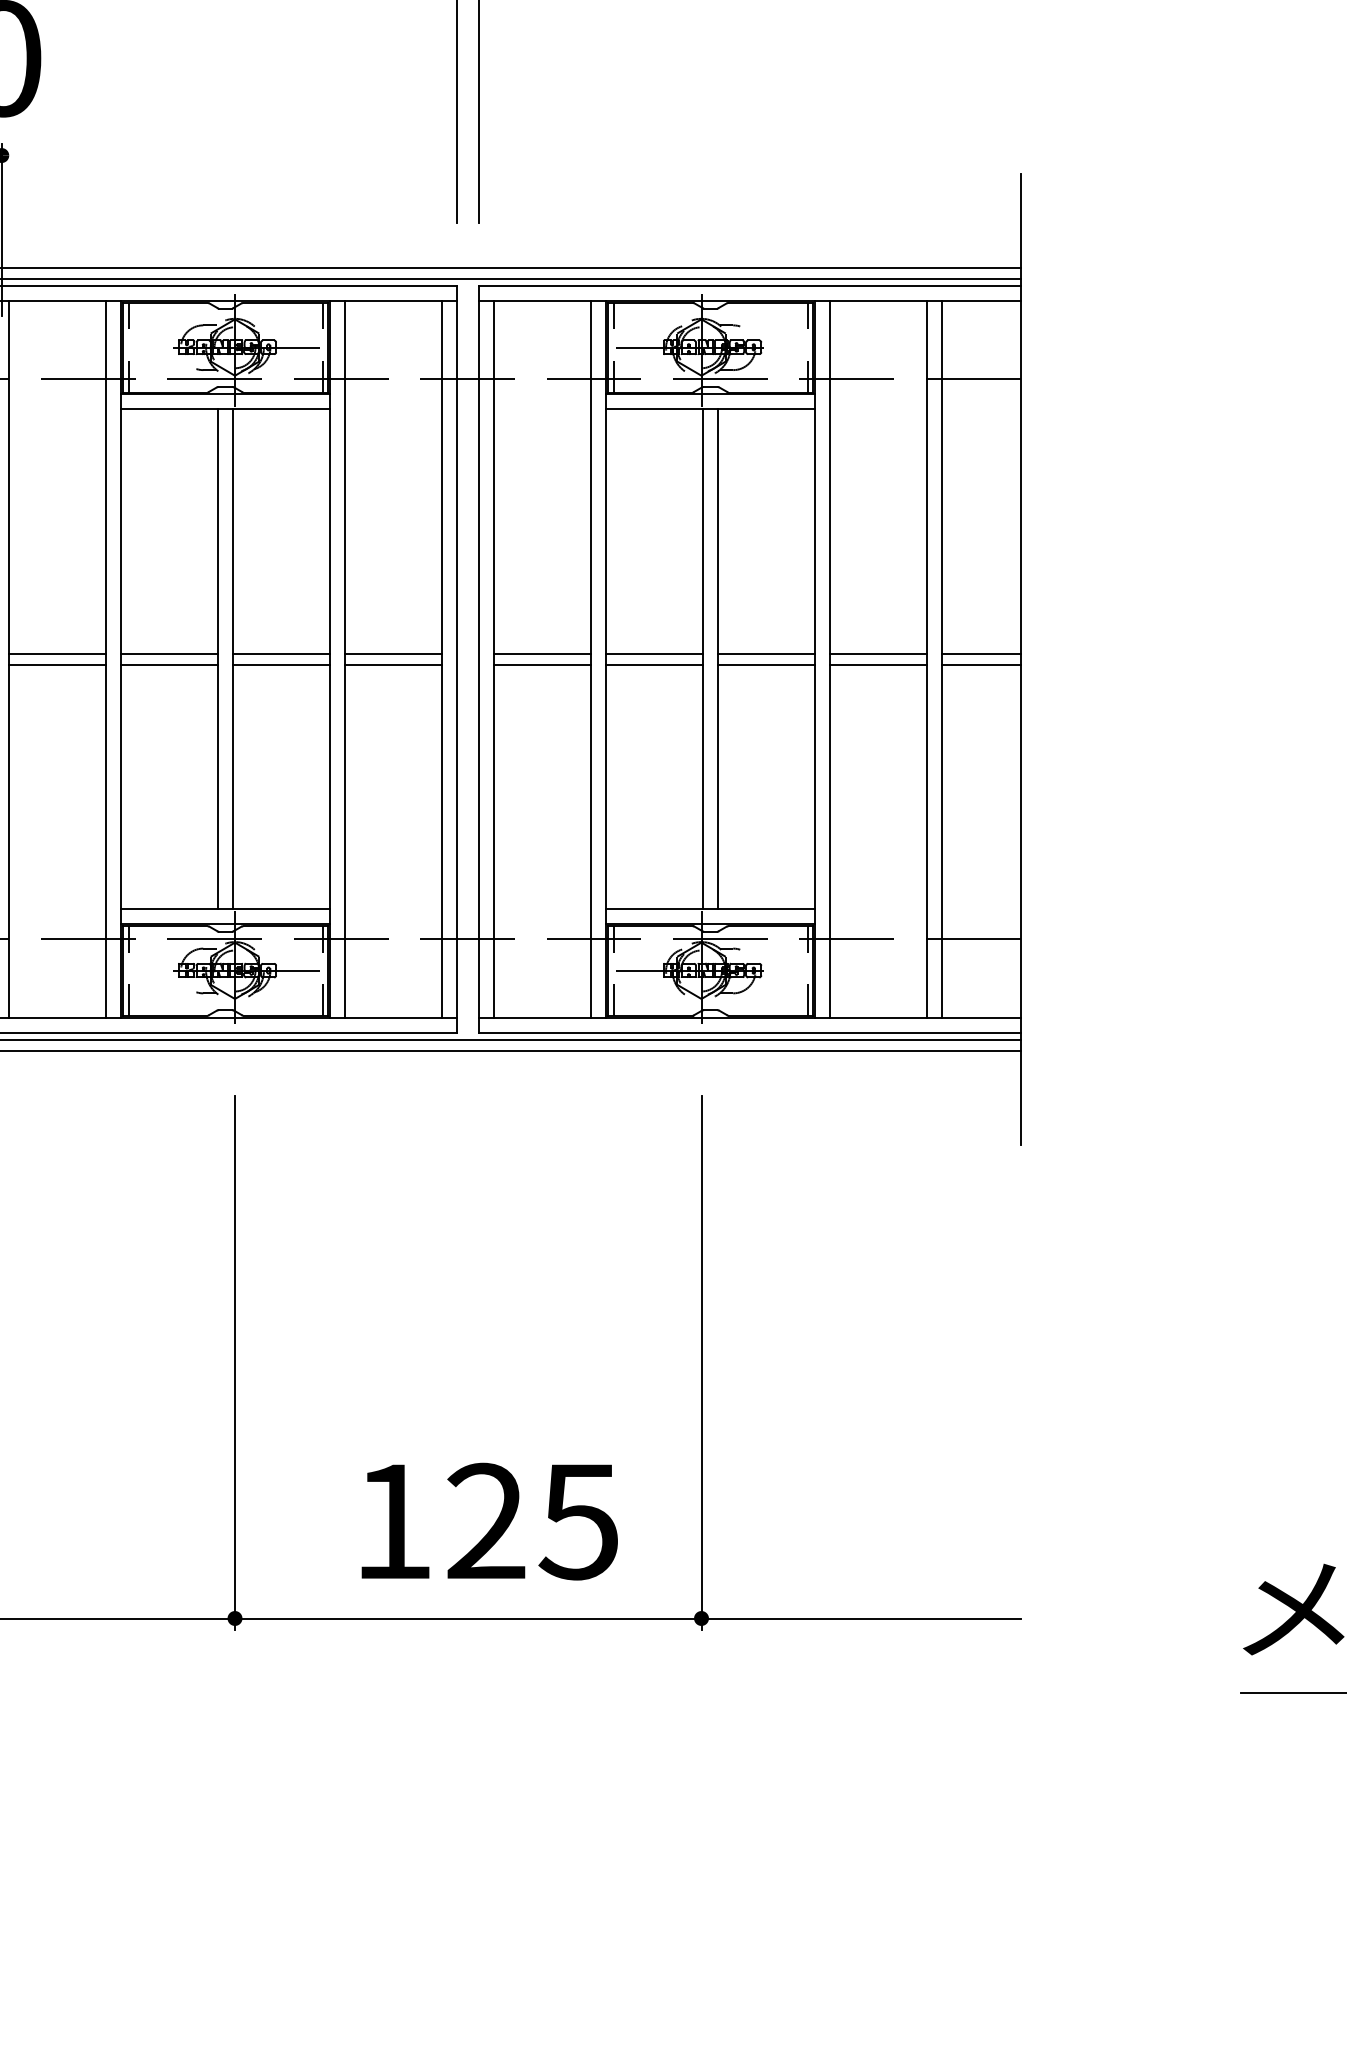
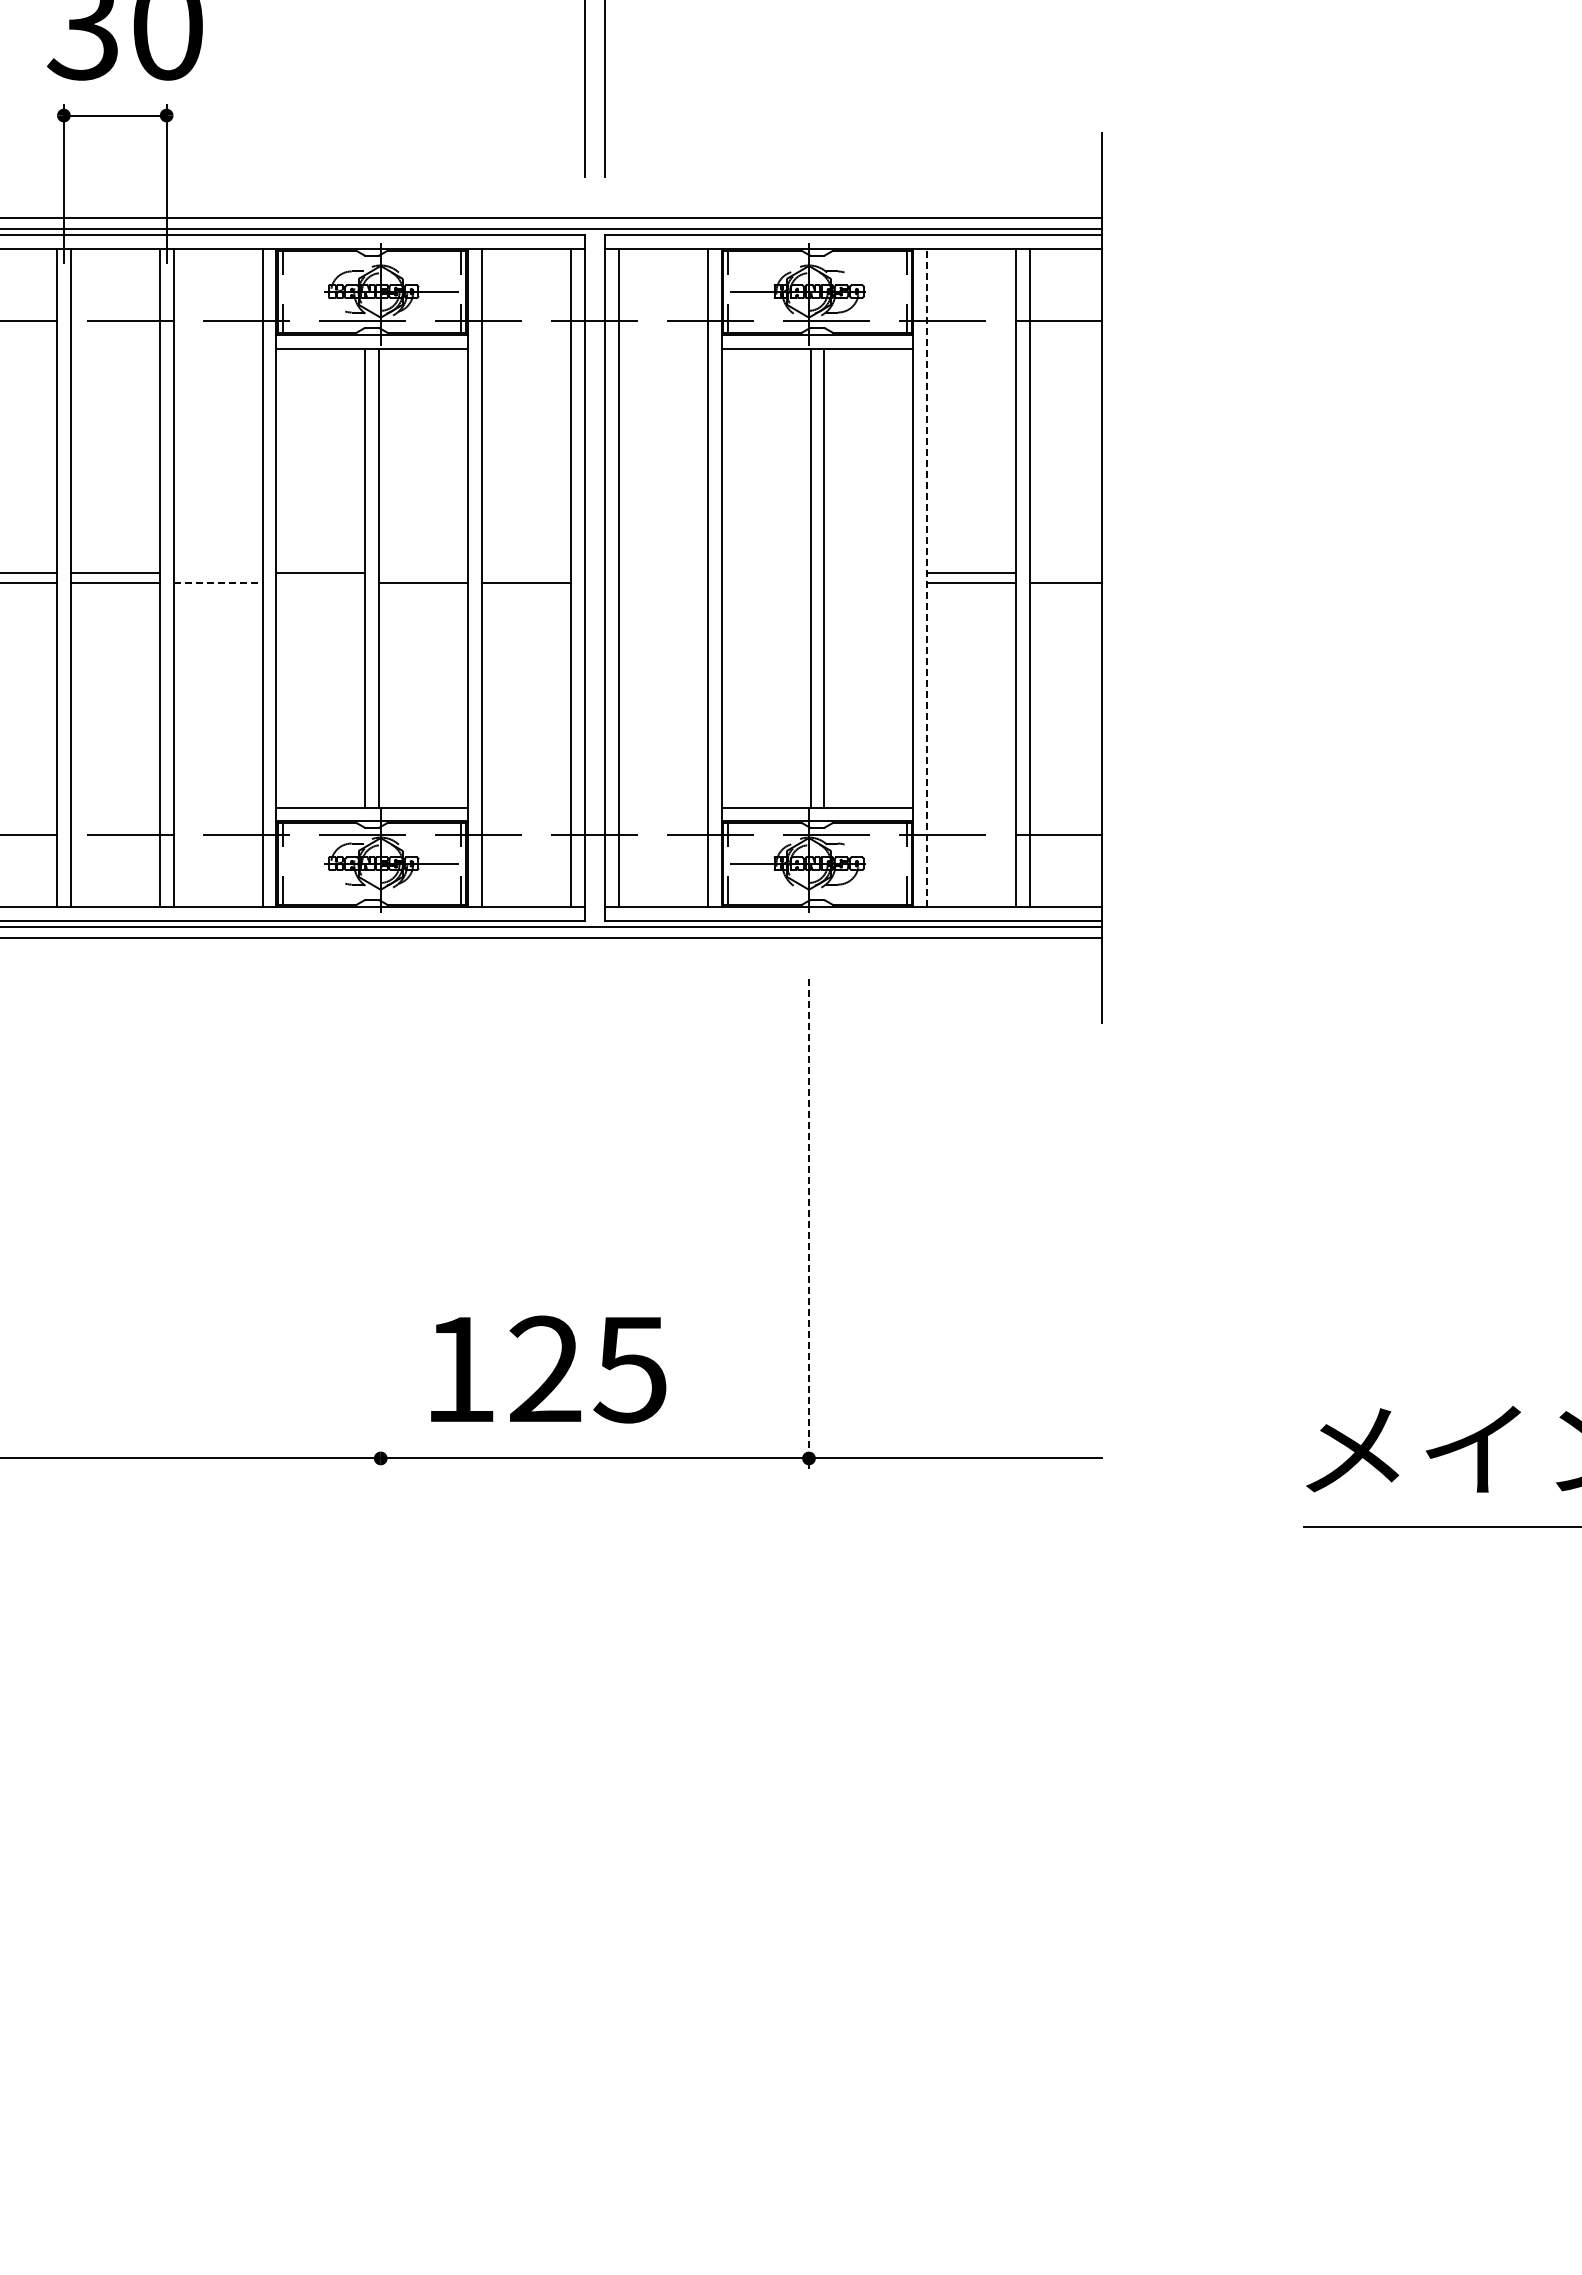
line: (57, 653) -> (217, 572), removed
line: (281, 653) -> (423, 572), removed
line: (392, 653) -> (525, 572), removed
line: (541, 653) -> (662, 572), removed
line: (654, 653) -> (765, 572), removed
line: (766, 653) -> (868, 572), removed
line: (980, 653) -> (1065, 572), removed
line: (830, 659) -> (927, 578), solid -> dashed
line: (58, 665) -> (218, 583), solid -> dashed
line: (169, 665) -> (320, 583), removed
line: (541, 665) -> (662, 583), removed
line: (654, 665) -> (765, 583), removed
line: (766, 665) -> (868, 583), removed
line: (234, 1362) -> (380, 1223), removed
line: (700, 1362) -> (808, 1223), solid -> dashed
text: (489, 1521) -> (548, 1369), moved

